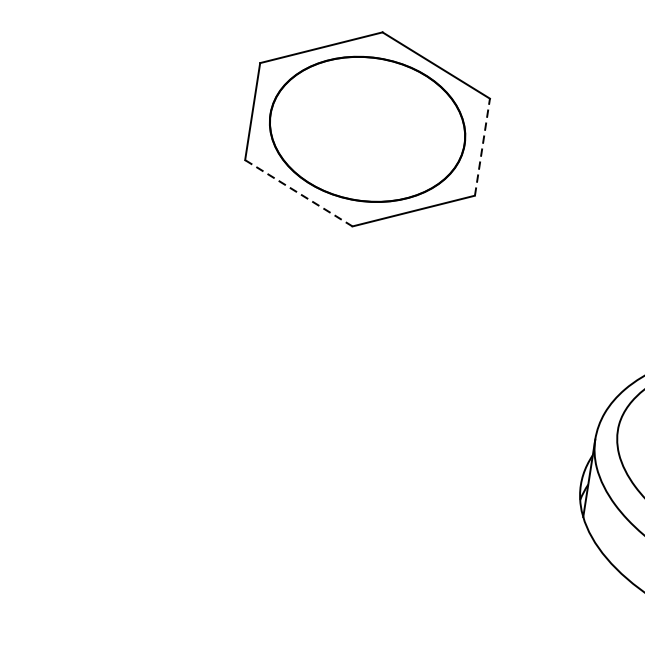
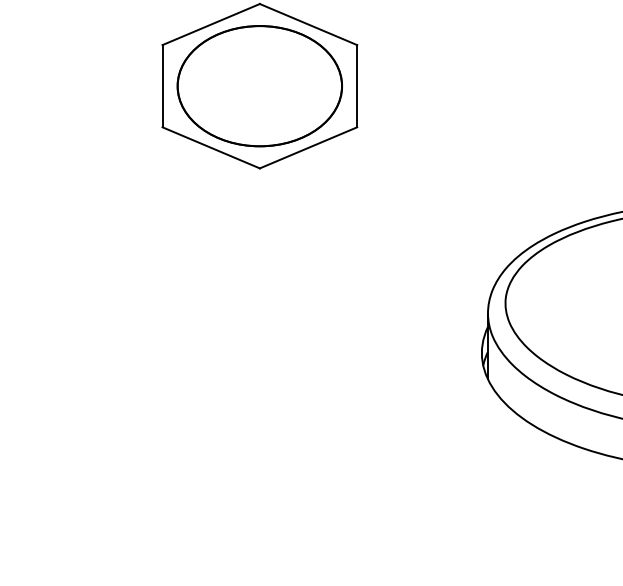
line: (482, 146) -> (357, 85), dashed -> solid
line: (299, 192) -> (211, 147), dashed -> solid

